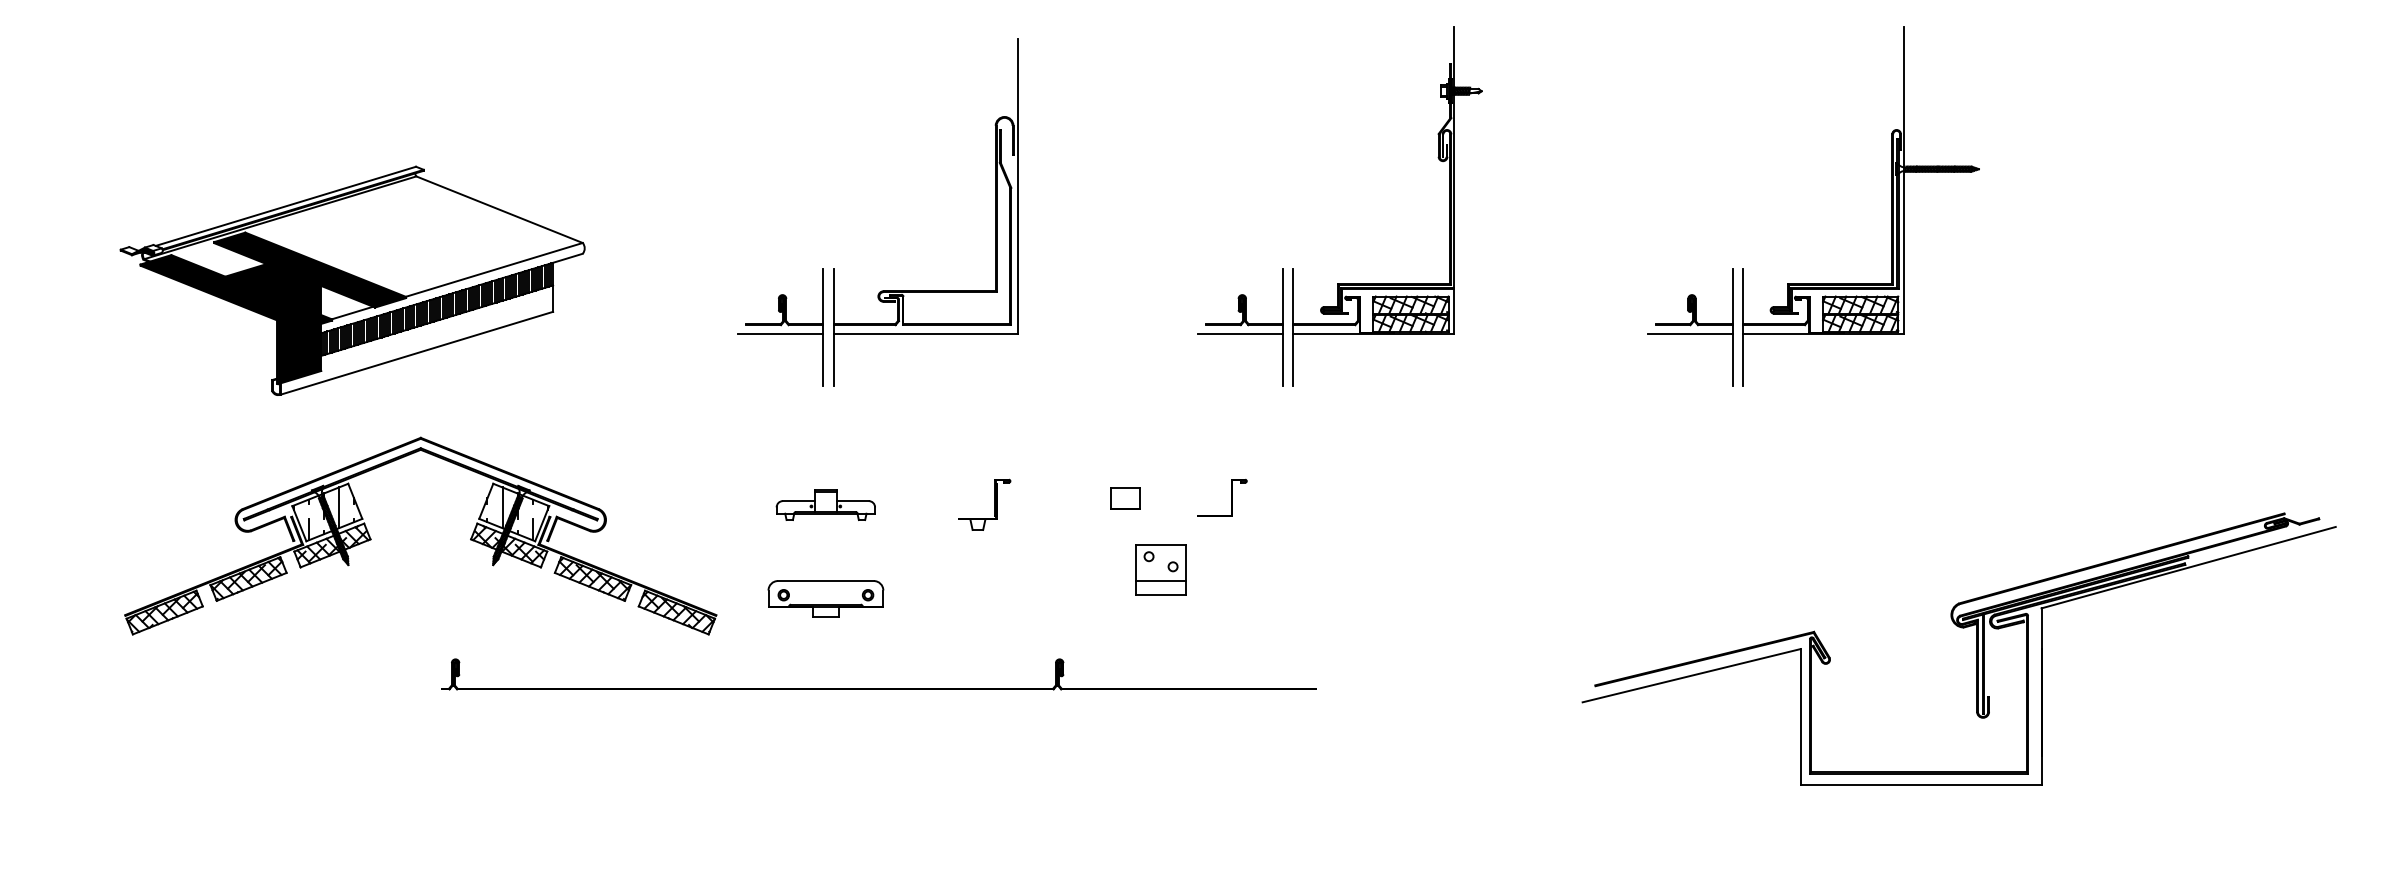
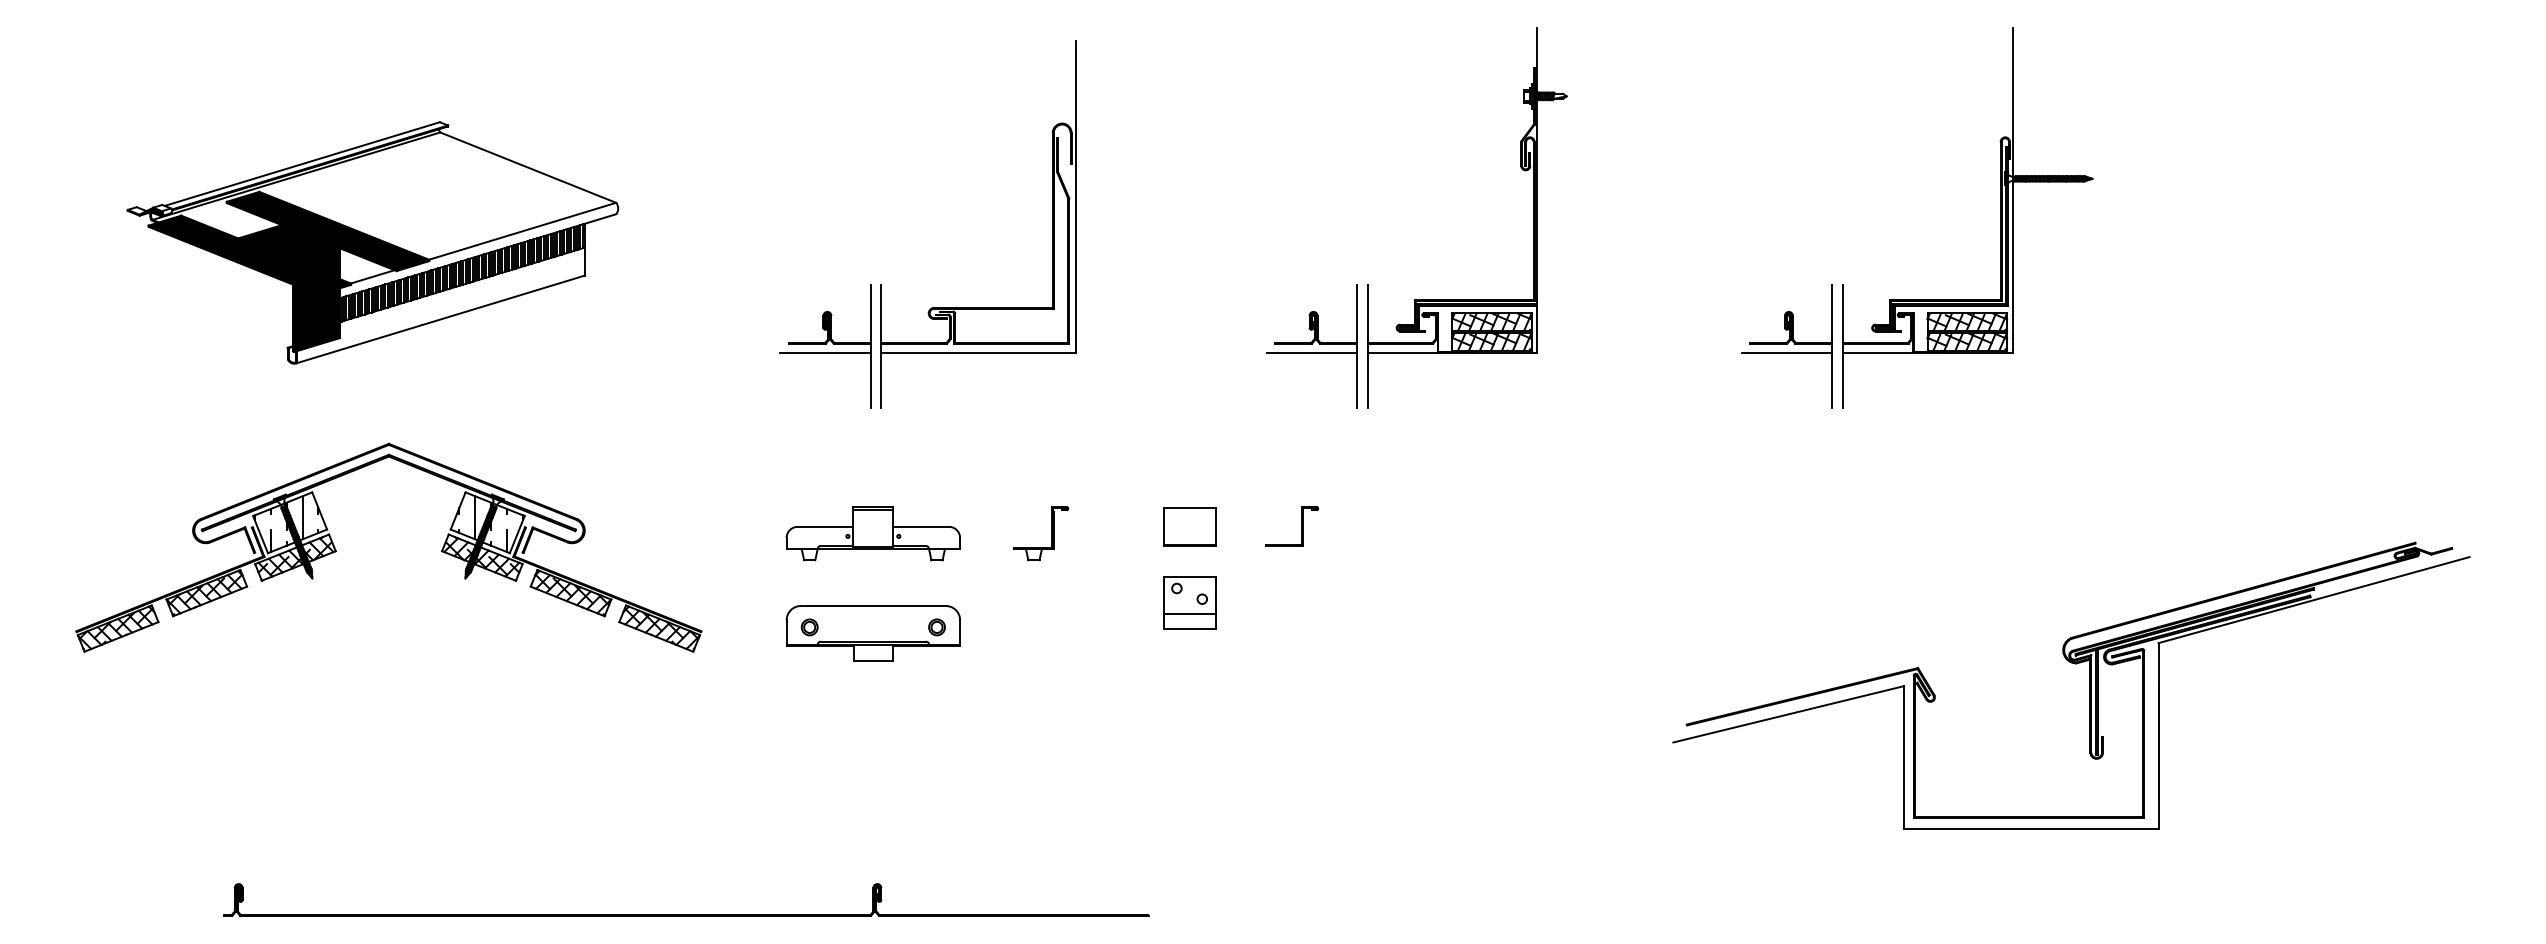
part: (352, 280) -> (372, 242), moved
part: (1125, 498) -> (1189, 526), size x1.67
part: (825, 504) -> (872, 533), size x1.67
part: (371, 538) -> (336, 550), moved
part: (1160, 569) -> (1189, 602), moved
part: (825, 599) -> (872, 633), size x1.43
part: (879, 688) -> (686, 914), moved

